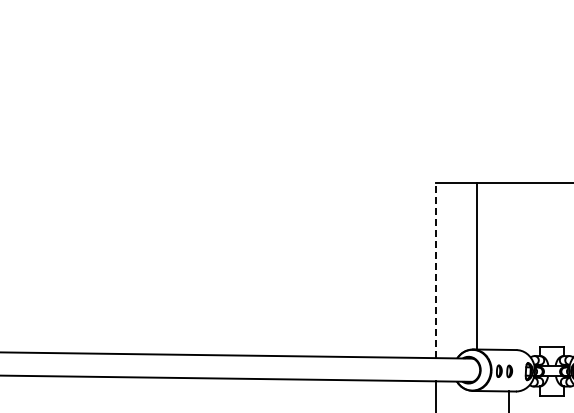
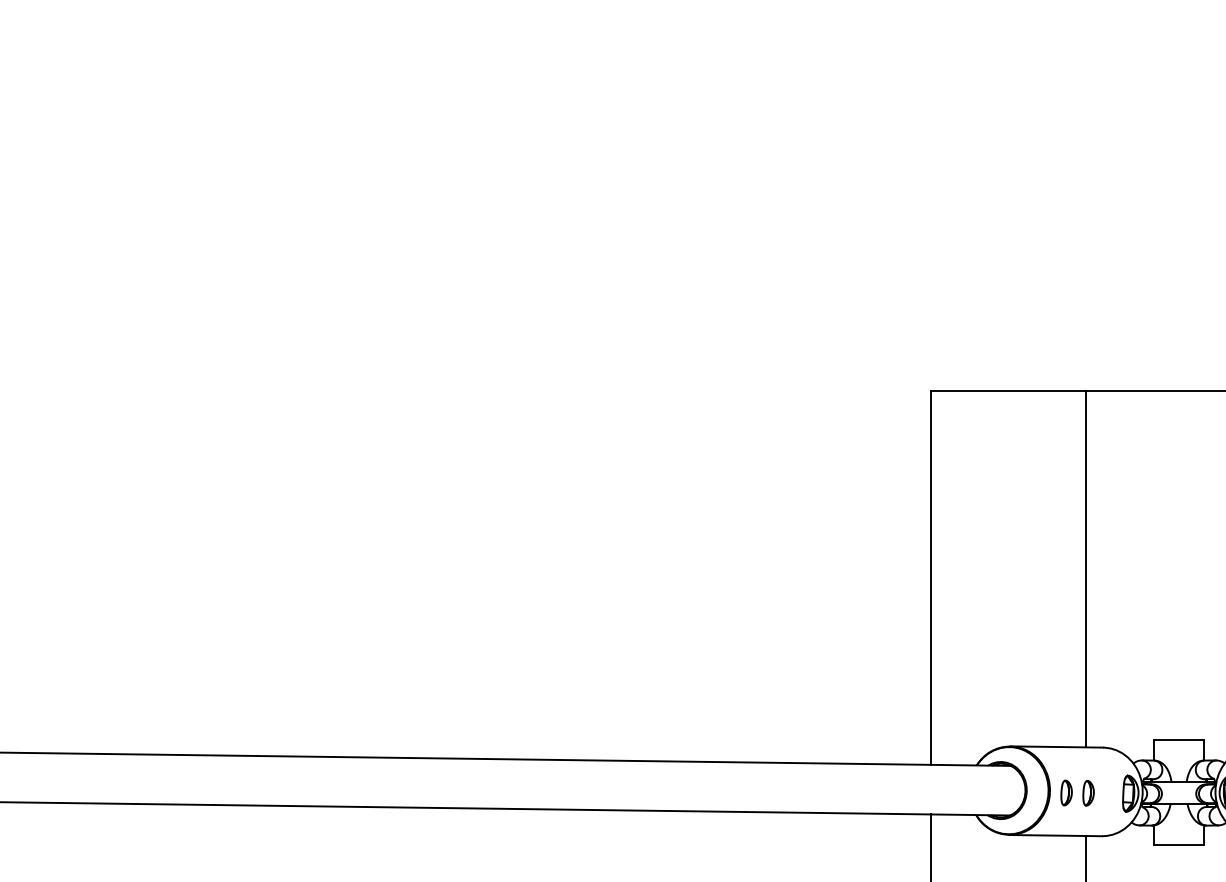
line: (476, 266) -> (1086, 569), moved
line: (435, 270) -> (930, 577), dashed -> solid

